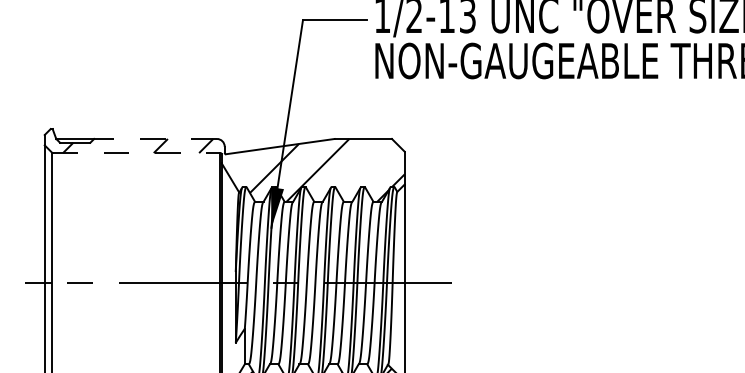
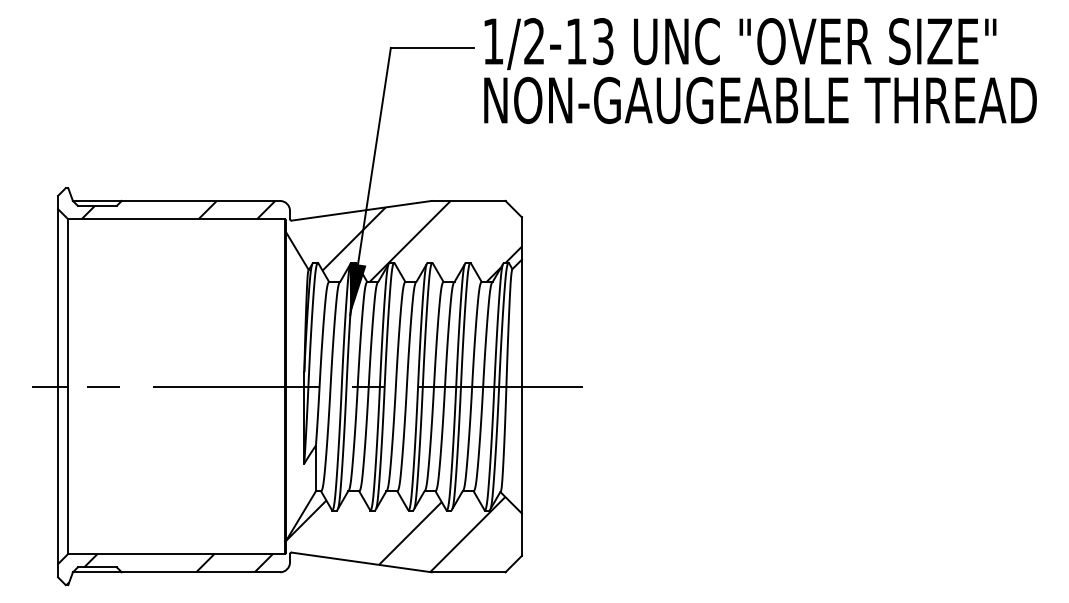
line: (155, 138) -> (200, 200), dashed -> solid
line: (136, 153) -> (176, 219), dashed -> solid

